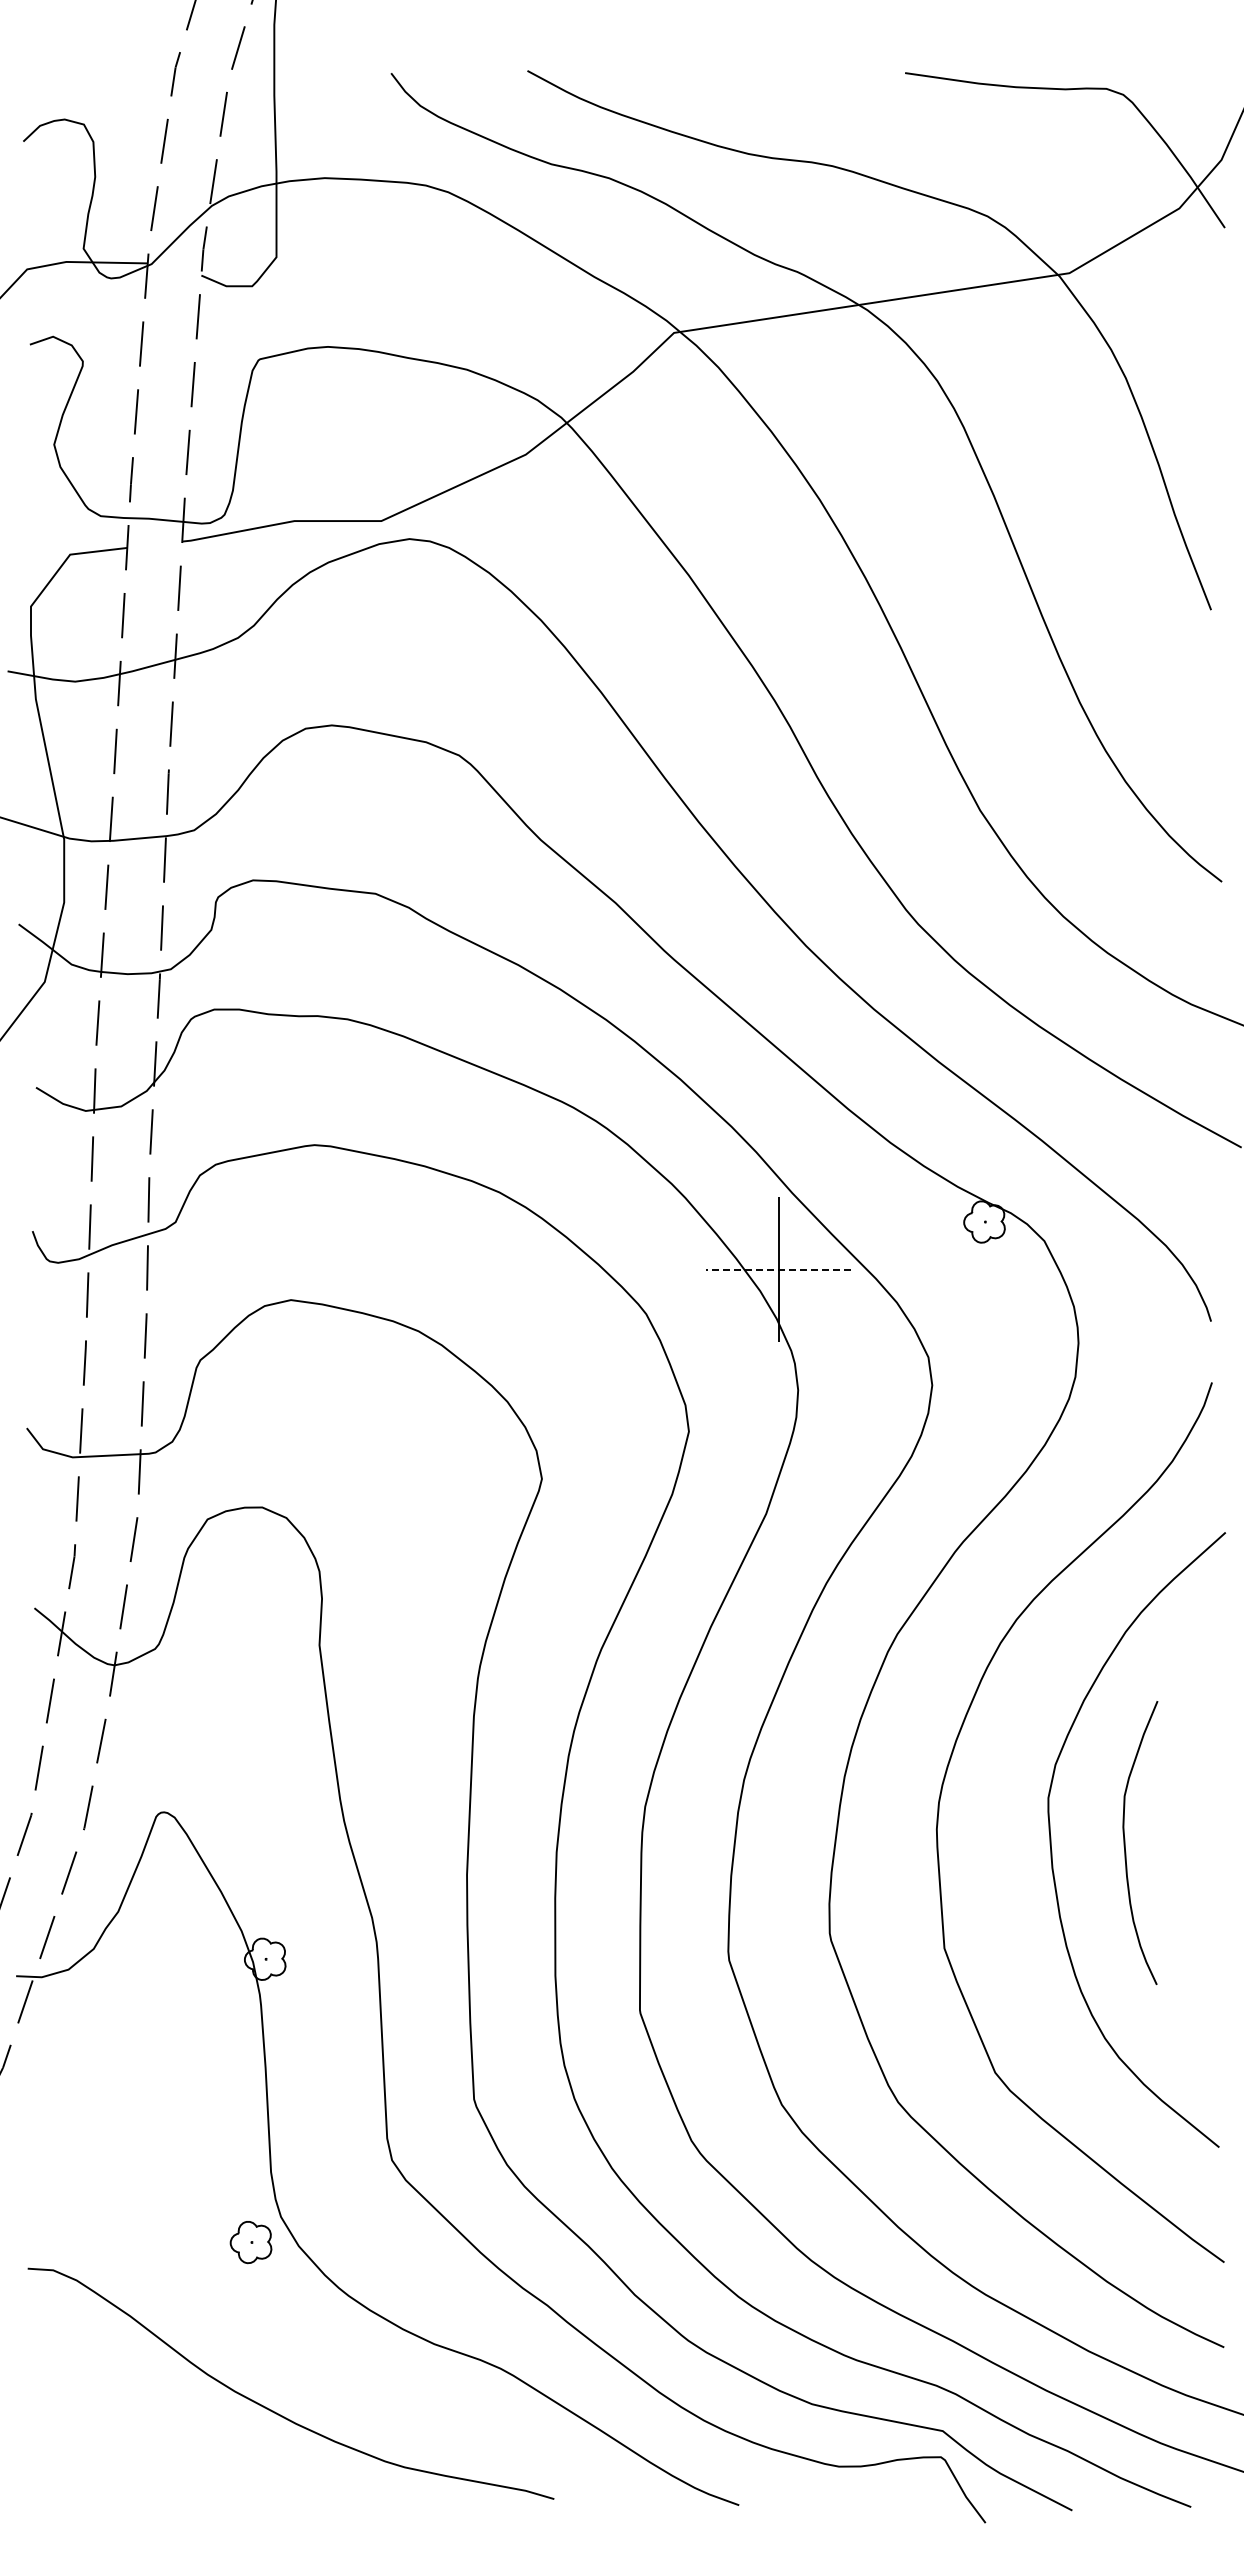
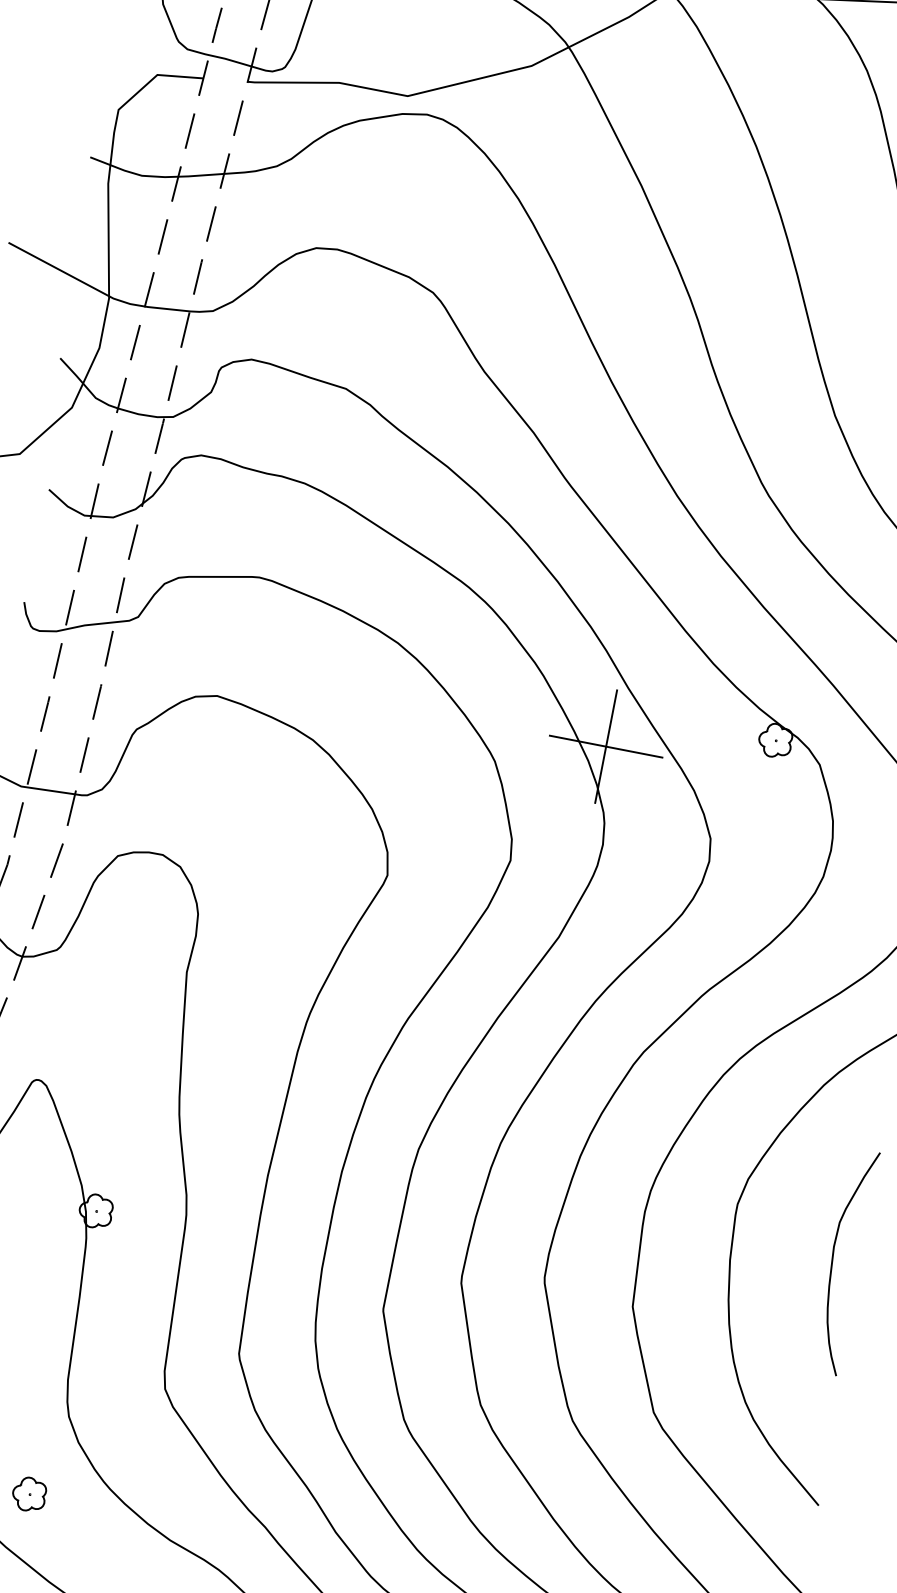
line: (778, 1269) -> (605, 746), dashed -> solid
curve: (1125, 1842) -> (833, 1259), moved
part: (250, 2242) -> (28, 1494), moved

